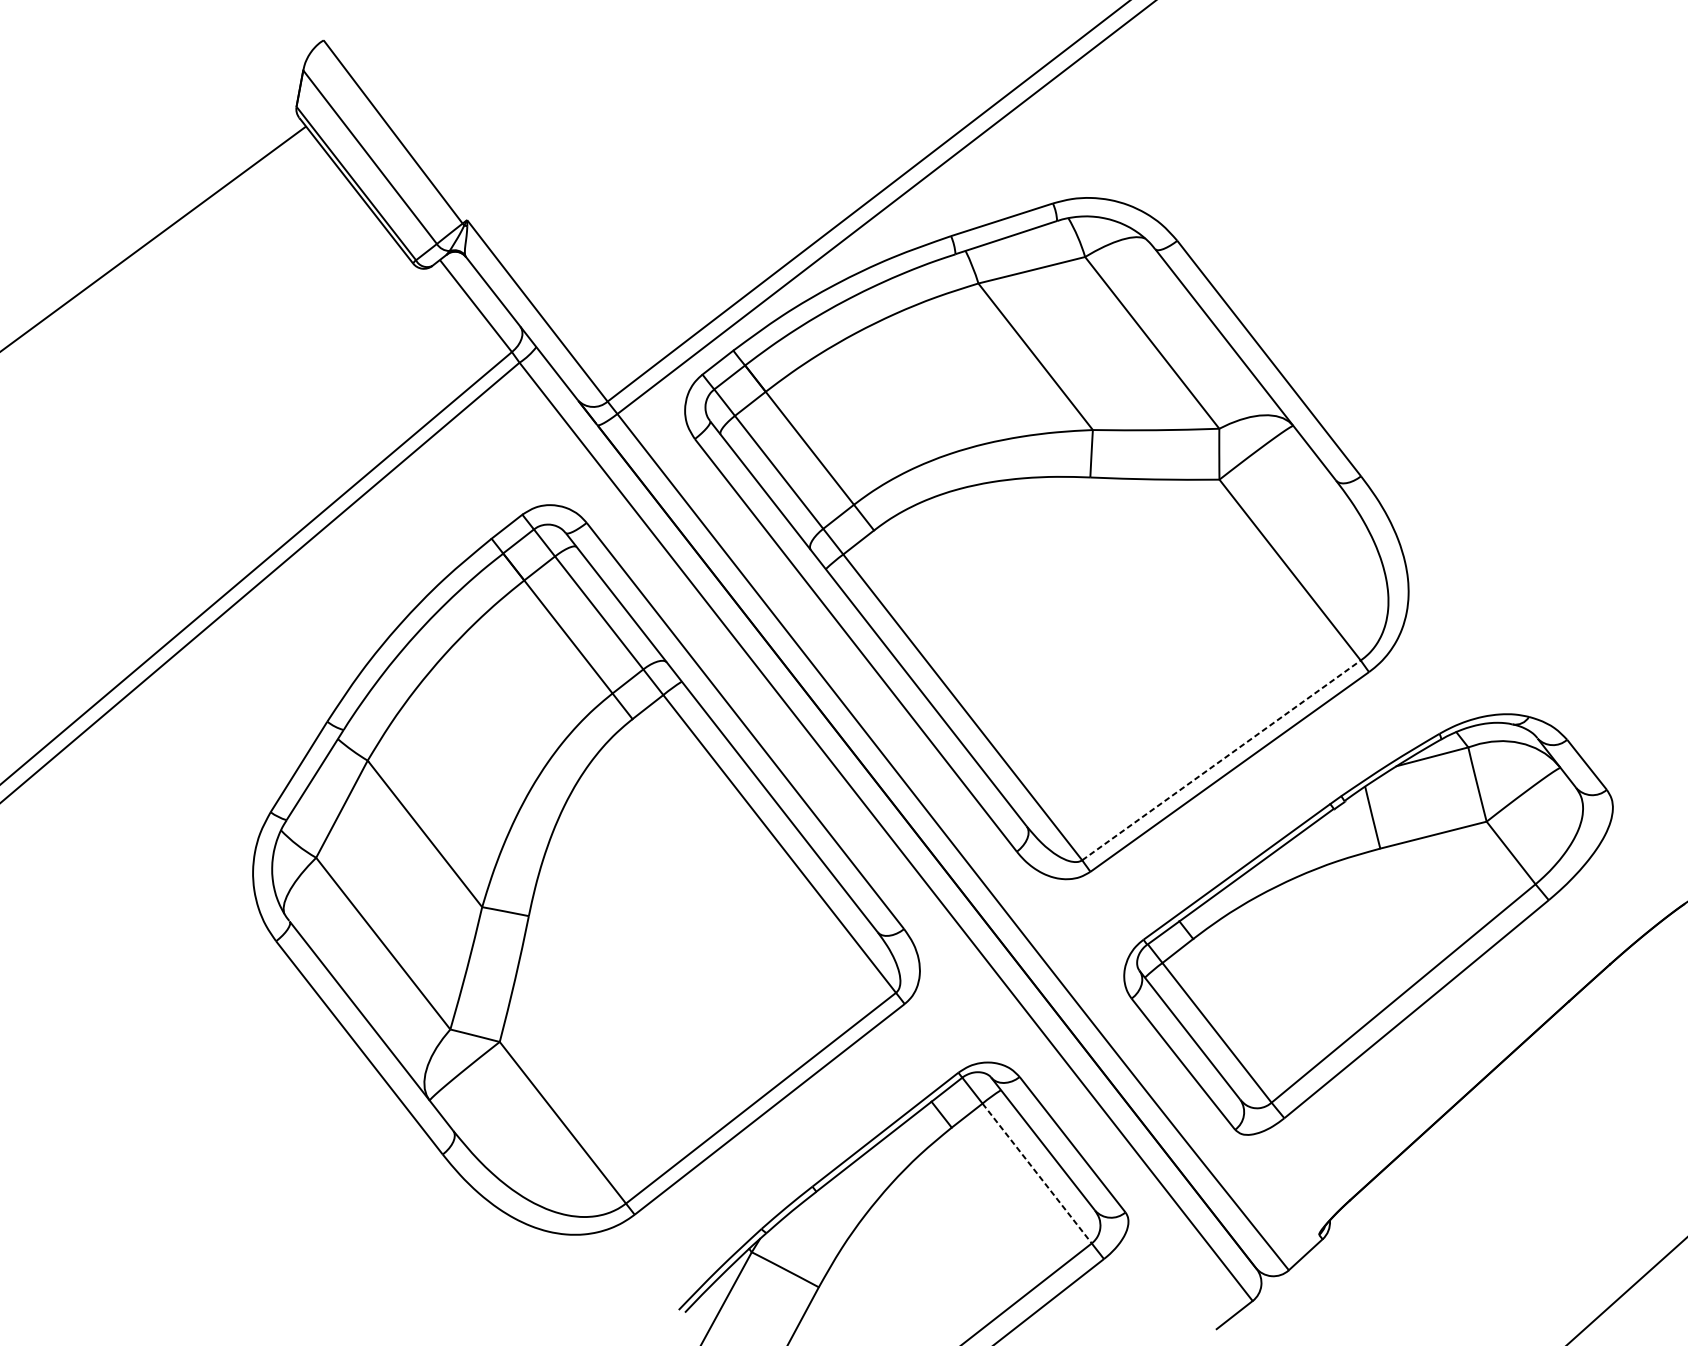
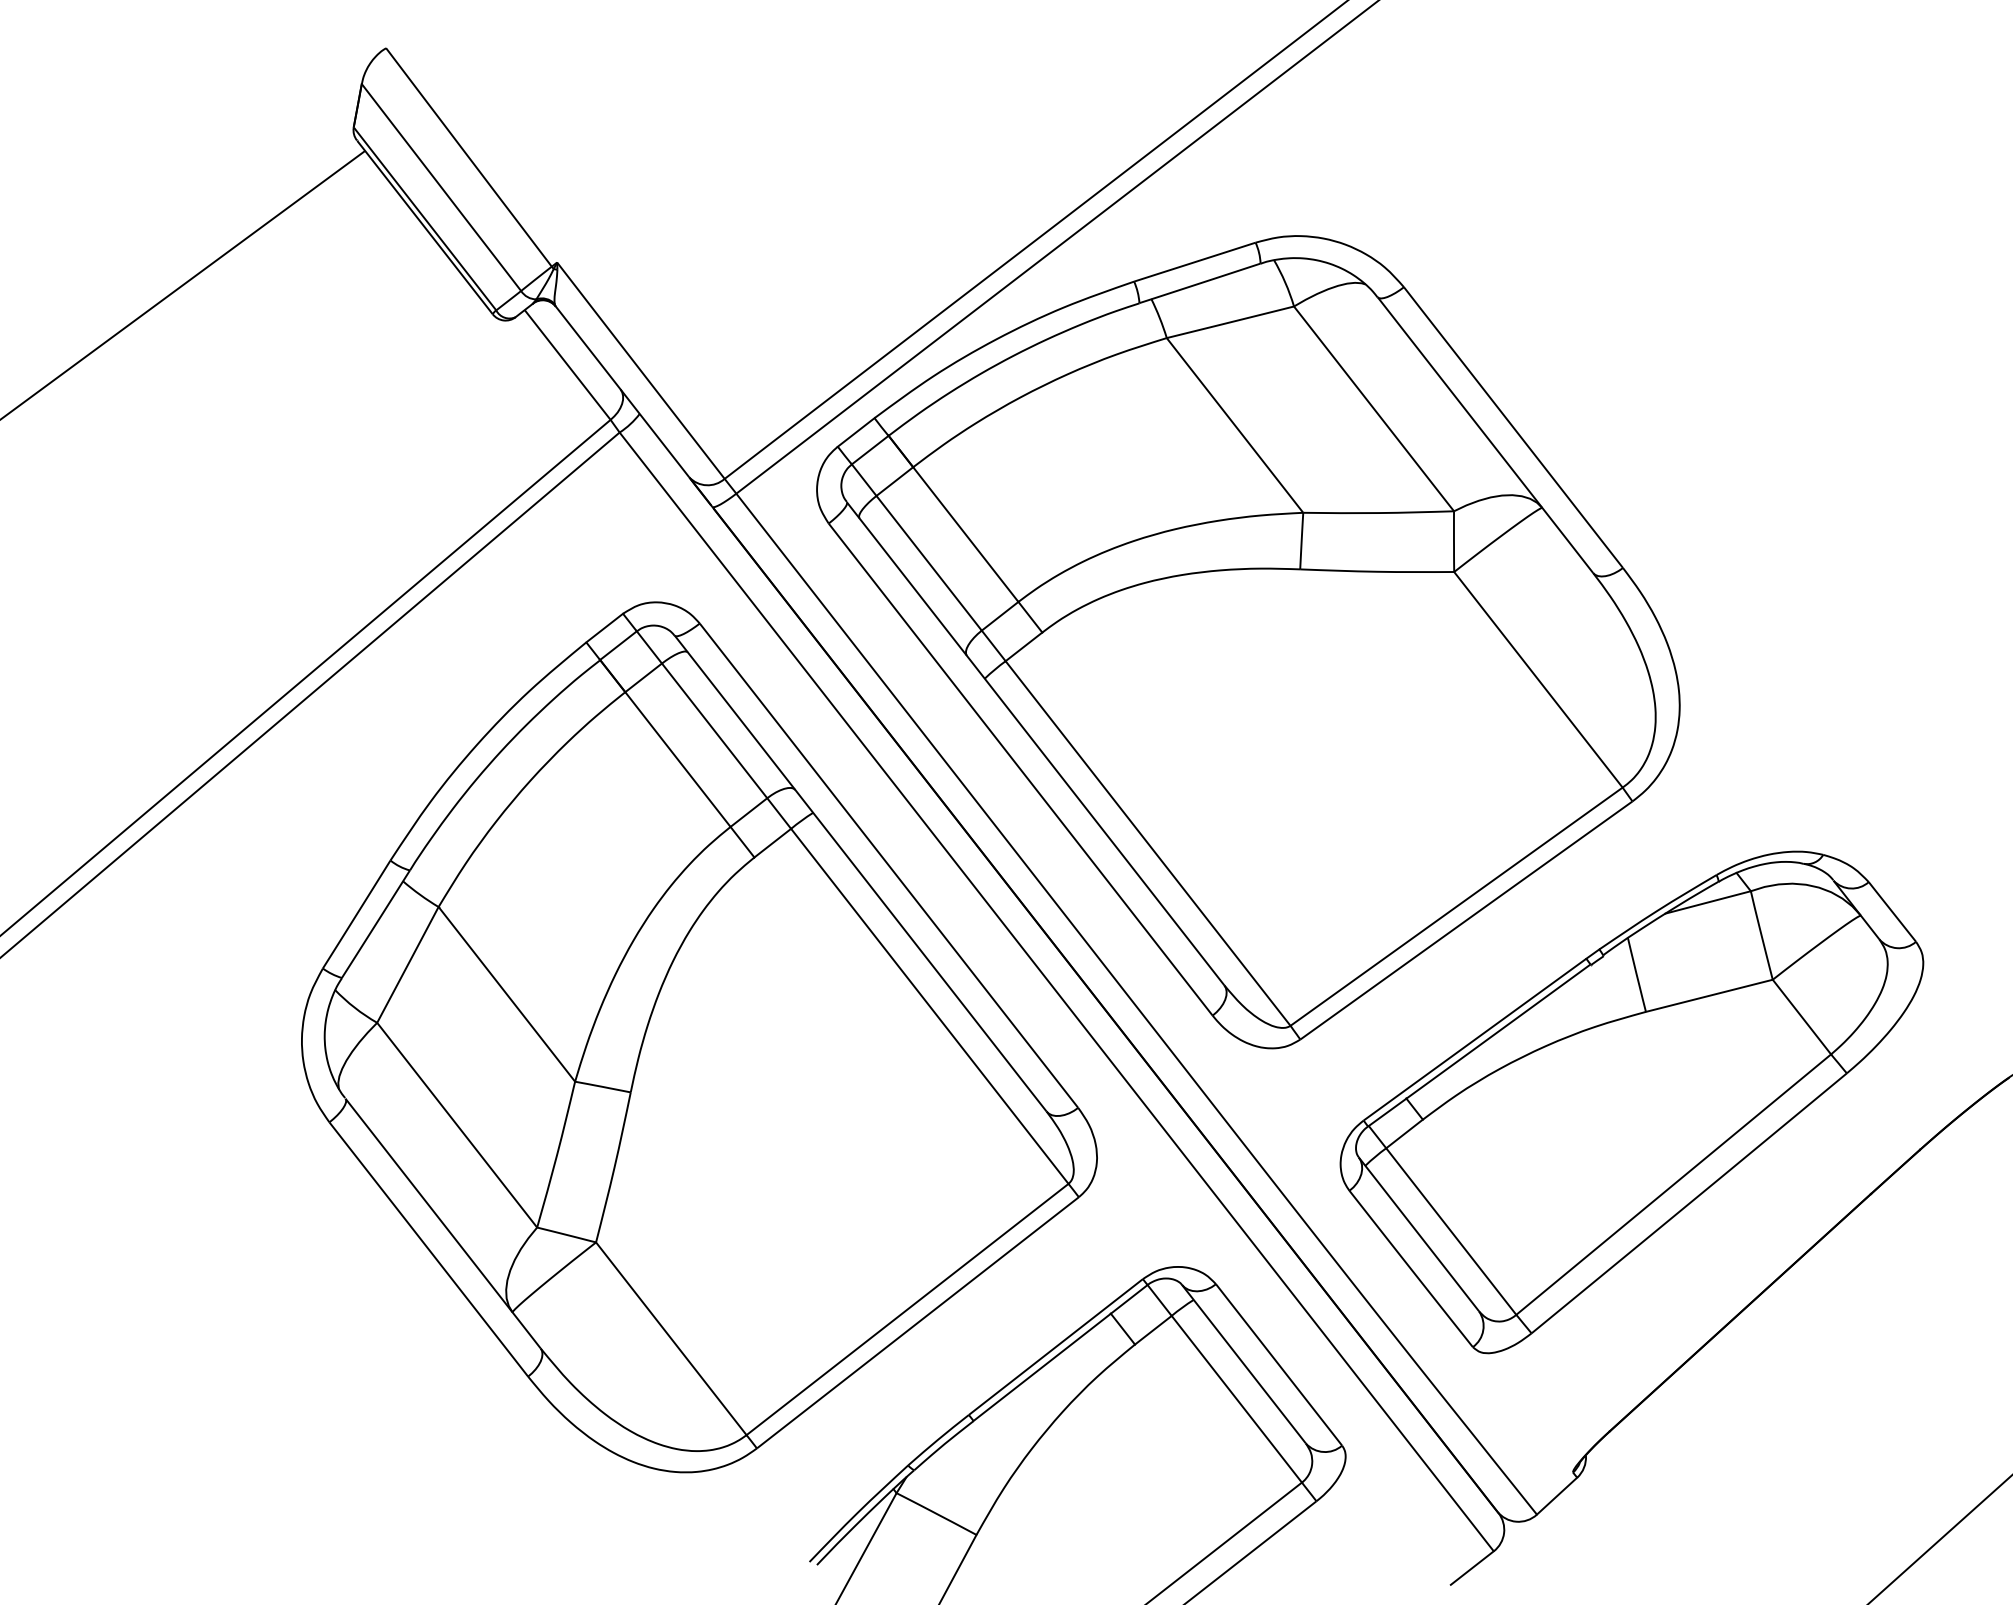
line: (1221, 760) -> (1456, 906), dashed -> solid
line: (1036, 1173) -> (1236, 1399), dashed -> solid

